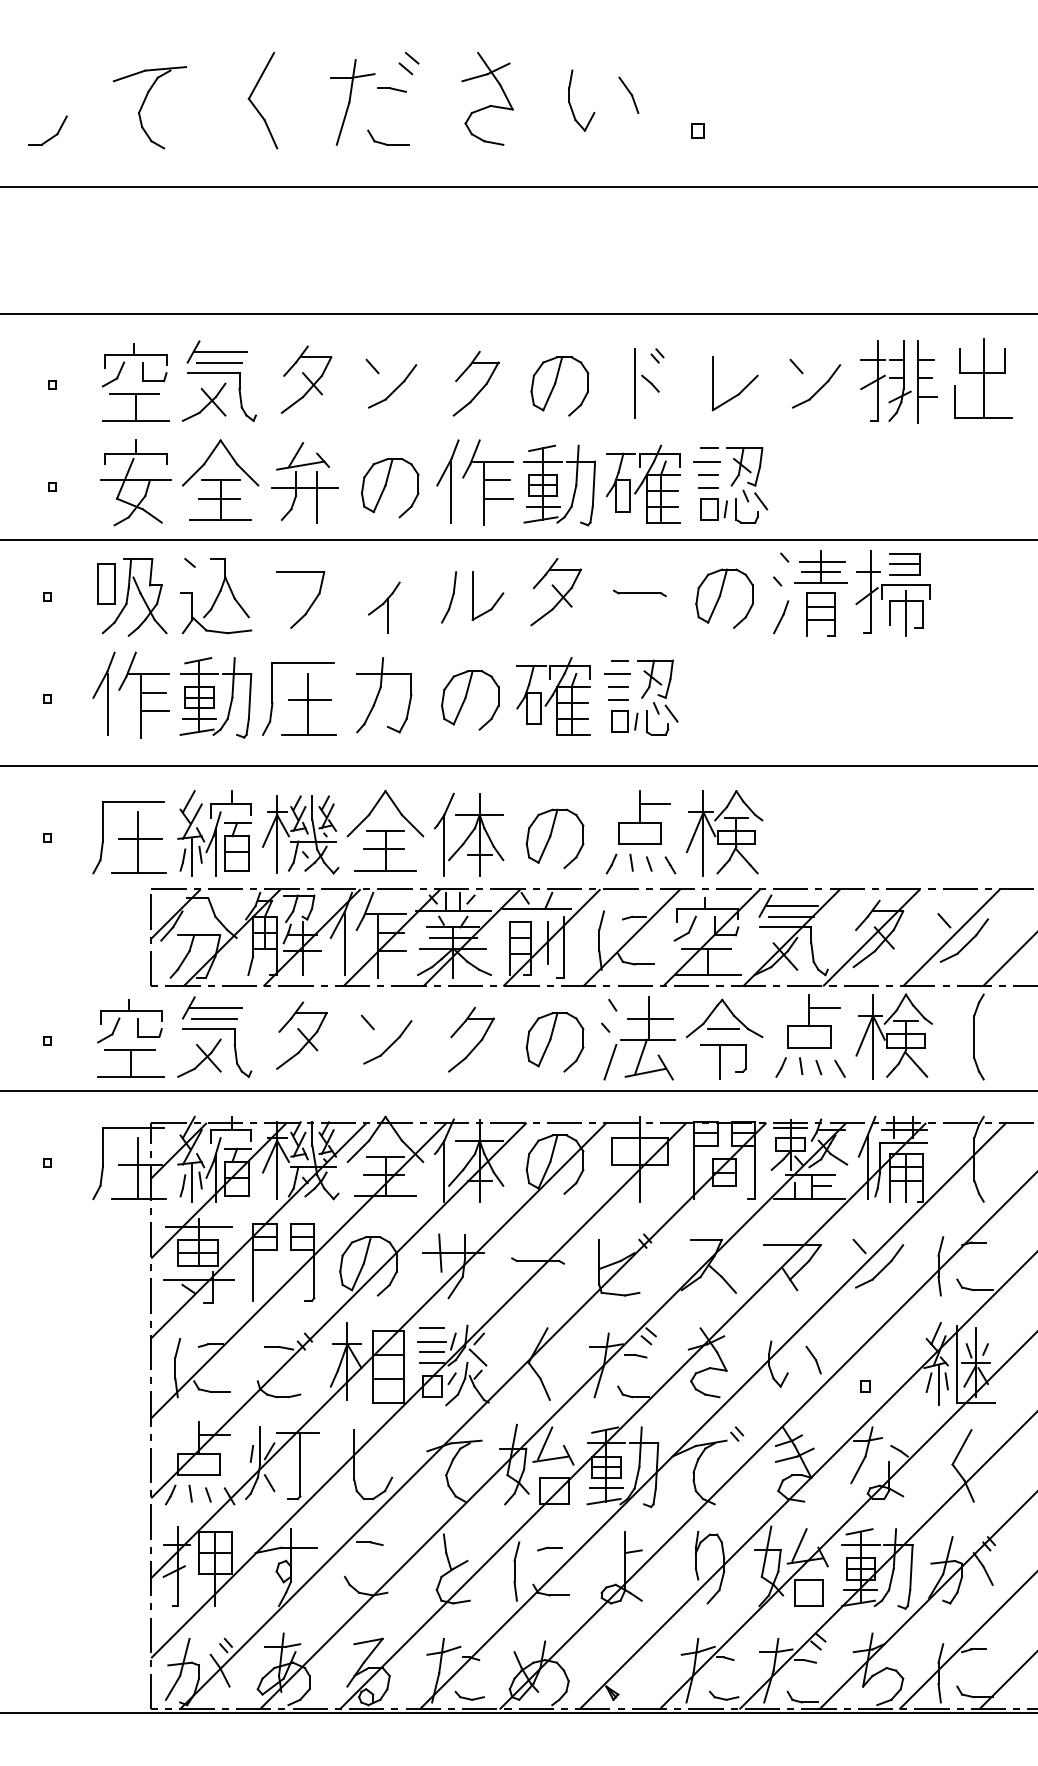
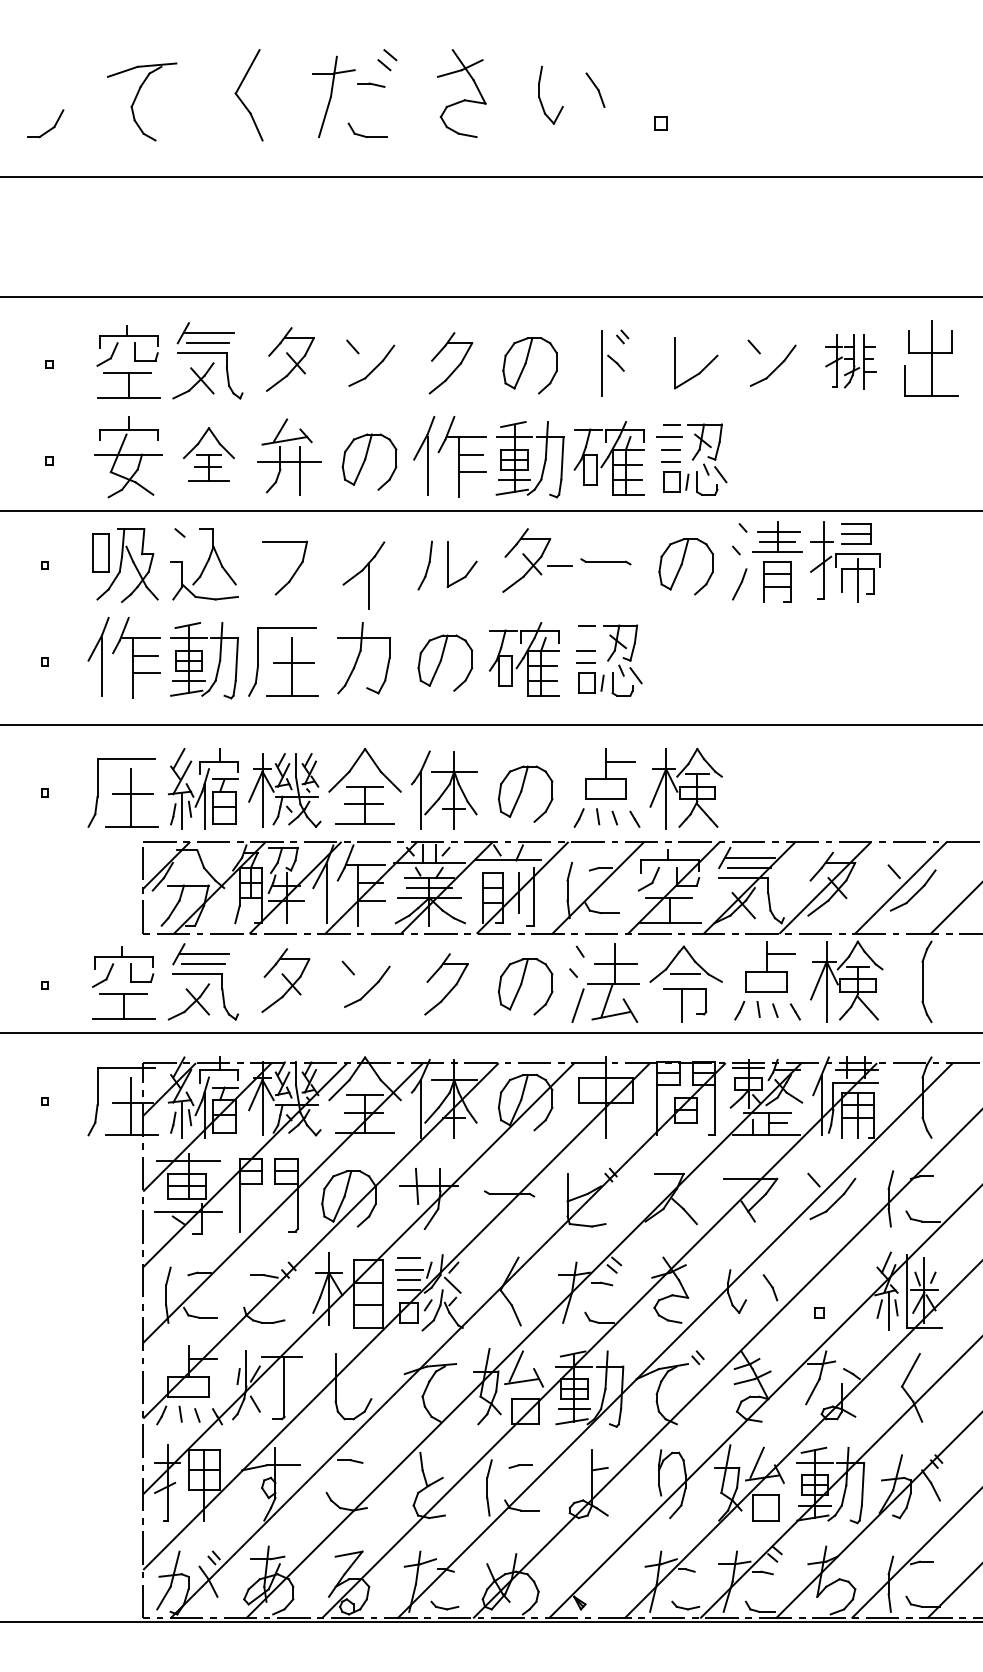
part: (898, 381) -> (850, 361), size x0.7
part: (220, 479) -> (208, 453), size x0.7
part: (384, 607) -> (364, 575), size x1.4
line: (617, 673) -> (560, 565), moved

